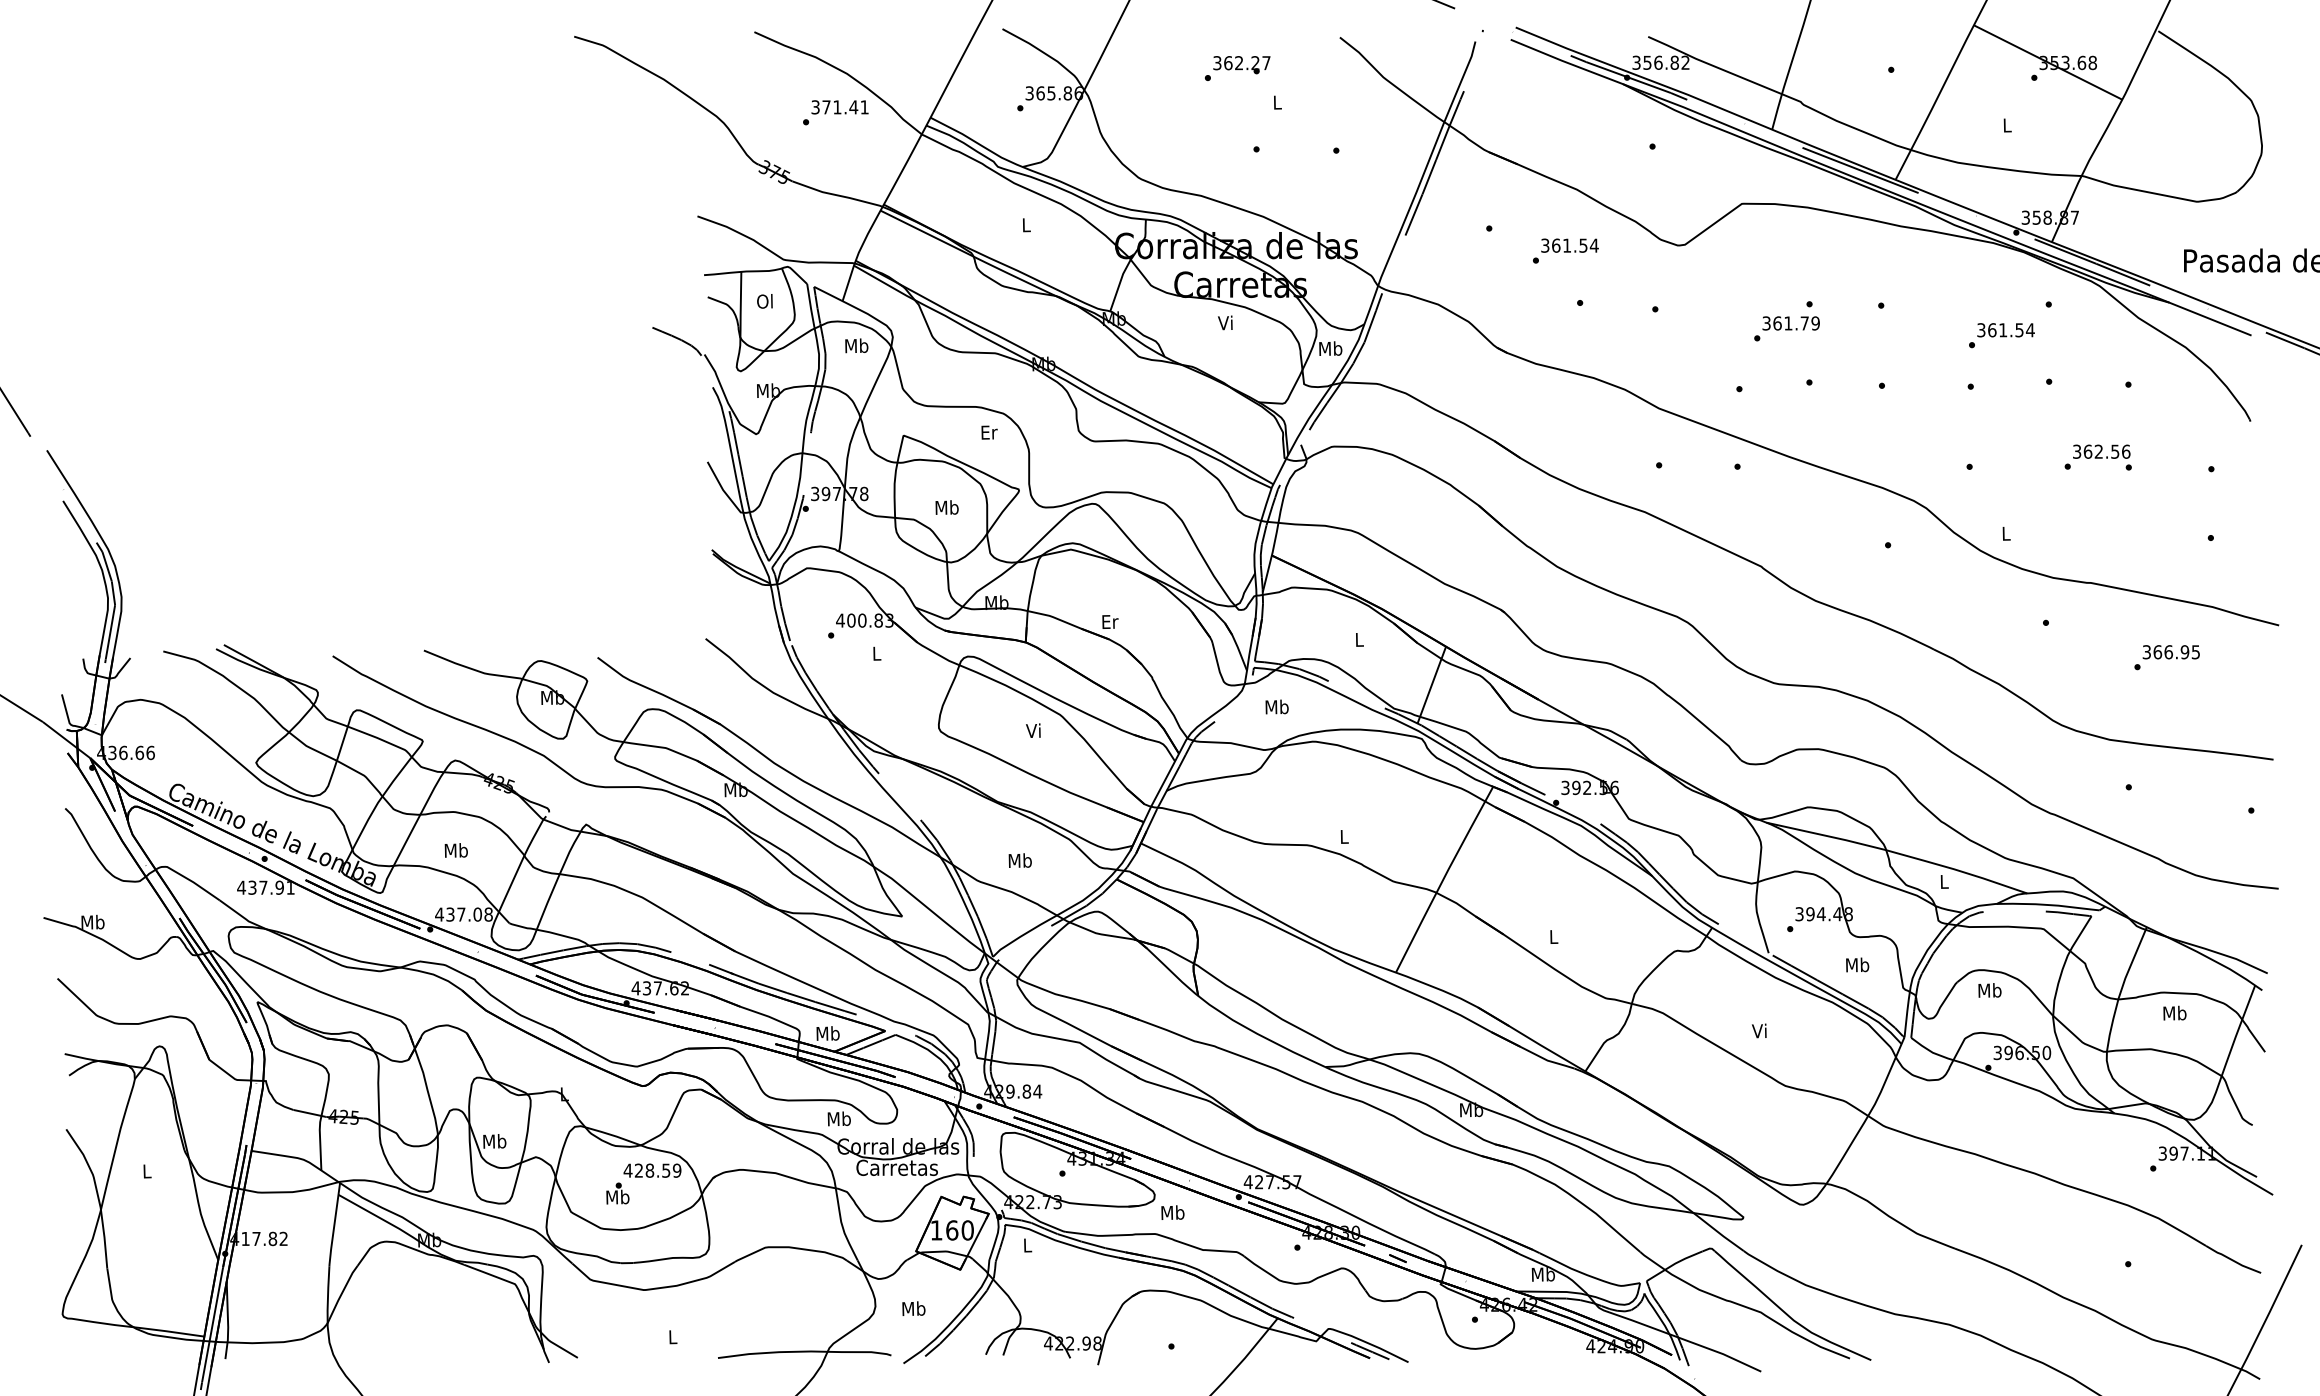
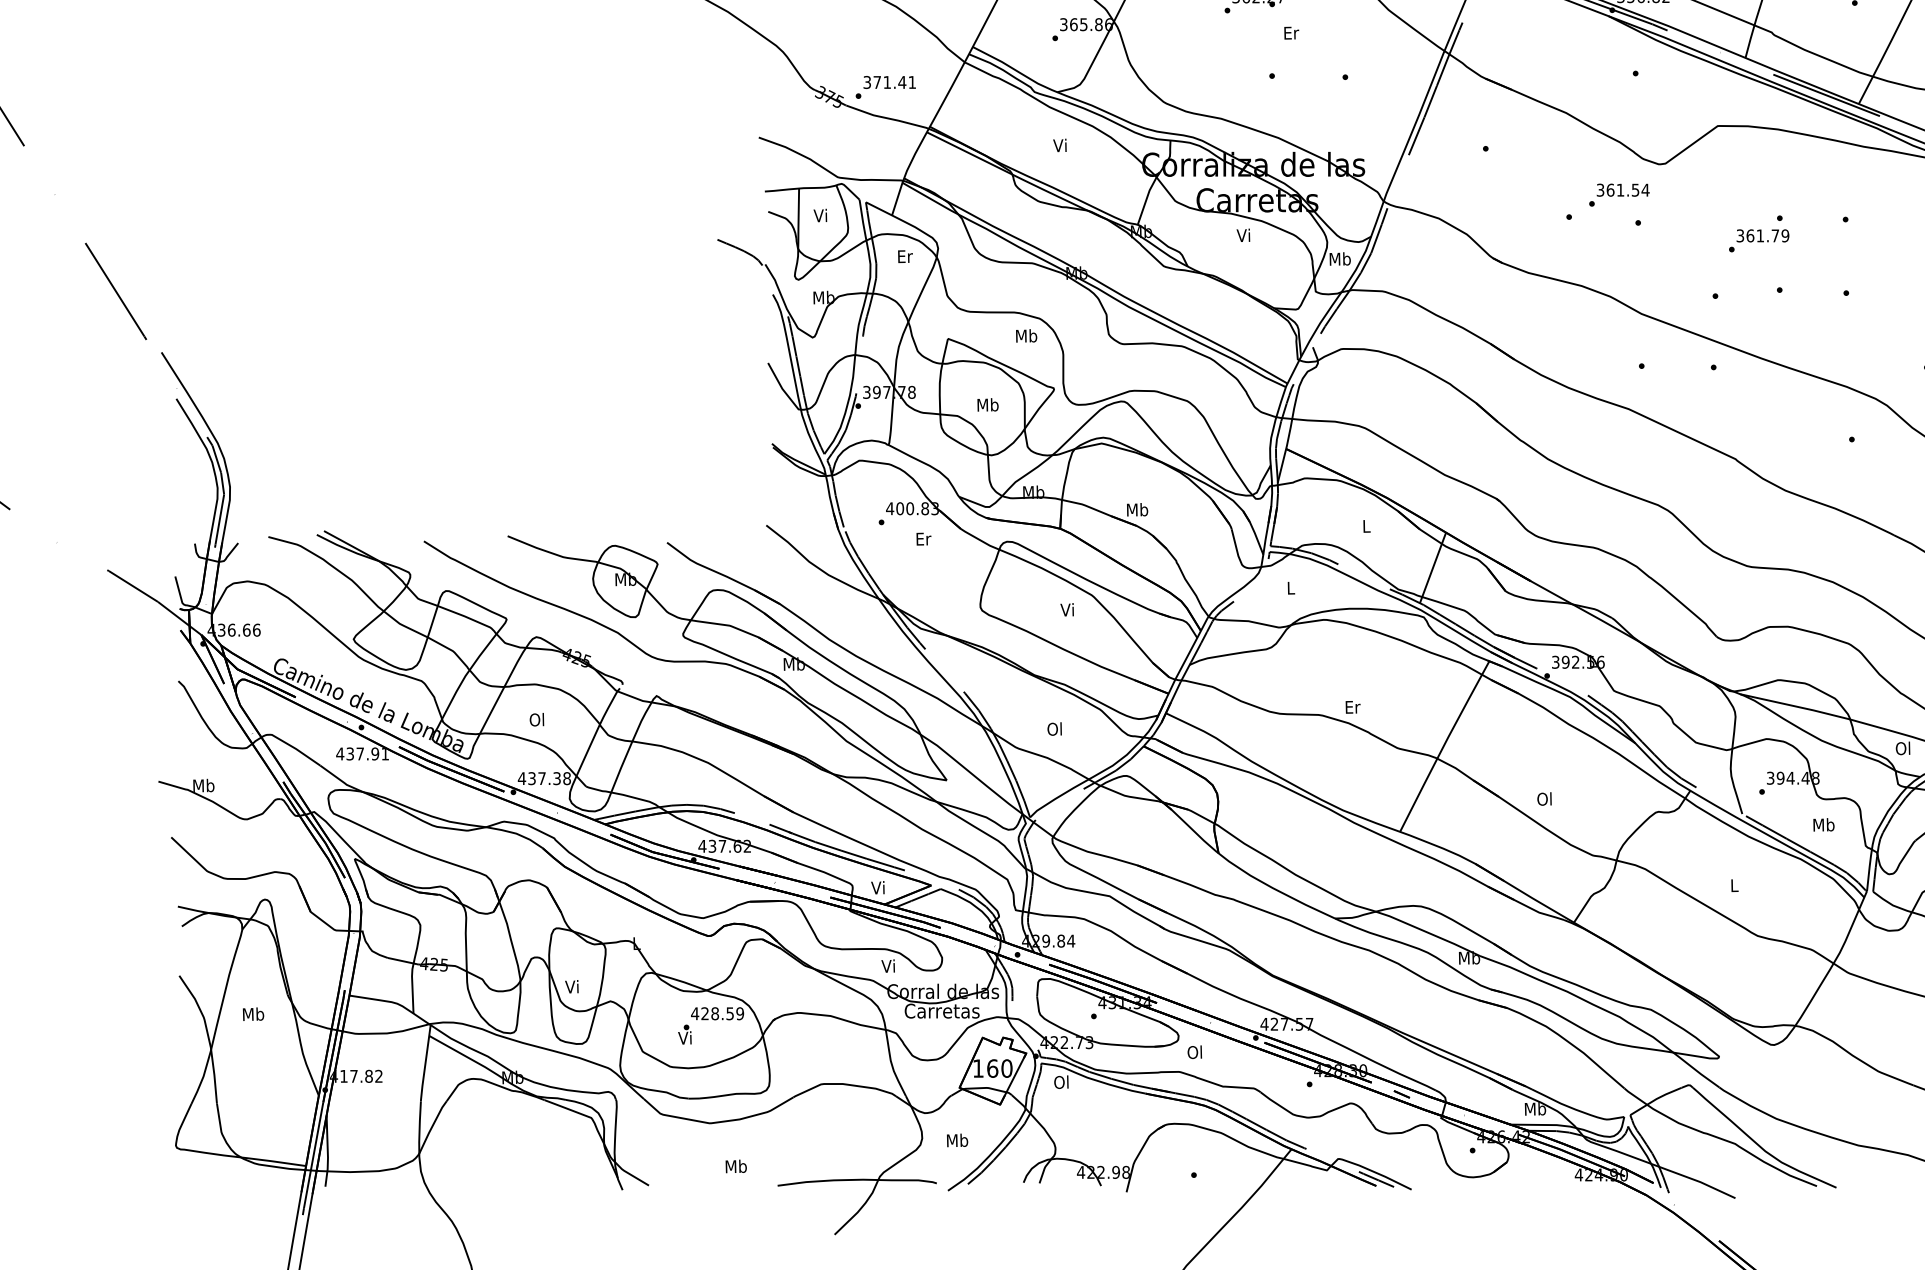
text: (1277, 102) -> (1291, 33), L -> Er
text: (835, 112) -> (885, 87), moved
text: (1025, 224) -> (1059, 145), L -> Vi
text: (1565, 250) -> (1619, 194), moved
text: (764, 301) -> (820, 215), Ol -> Vi
text: (856, 345) -> (904, 256), Mb -> Er
text: (988, 432) -> (1026, 336), Er -> Mb
text: (1109, 621) -> (1137, 509), Er -> Mb
text: (877, 653) -> (924, 538), L -> Er
text: (1276, 706) -> (1290, 587), Mb -> L
text: (1344, 836) -> (1352, 706), L -> Er
text: (455, 850) -> (536, 719), Mb -> Ol
text: (1019, 860) -> (1054, 728), Mb -> Ol
text: (1943, 881) -> (1902, 748), L -> Ol
text: (477, 914) -> (556, 778), 437.08 -> 437.38
text: (1553, 936) -> (1544, 798), L -> Ol
text: (1758, 1030) -> (1732, 885), Vi -> L
text: (827, 1033) -> (878, 887), Mb -> Vi
text: (838, 1118) -> (888, 965), Mb -> Vi
text: (494, 1141) -> (572, 986), Mb -> Vi
text: (146, 1170) -> (252, 1013), L -> Mb
text: (617, 1196) -> (685, 1037), Mb -> Vi
text: (1172, 1212) -> (1194, 1052), Mb -> Ol
text: (1026, 1244) -> (1060, 1081), L -> Ol
text: (672, 1336) -> (735, 1165), L -> Mb

